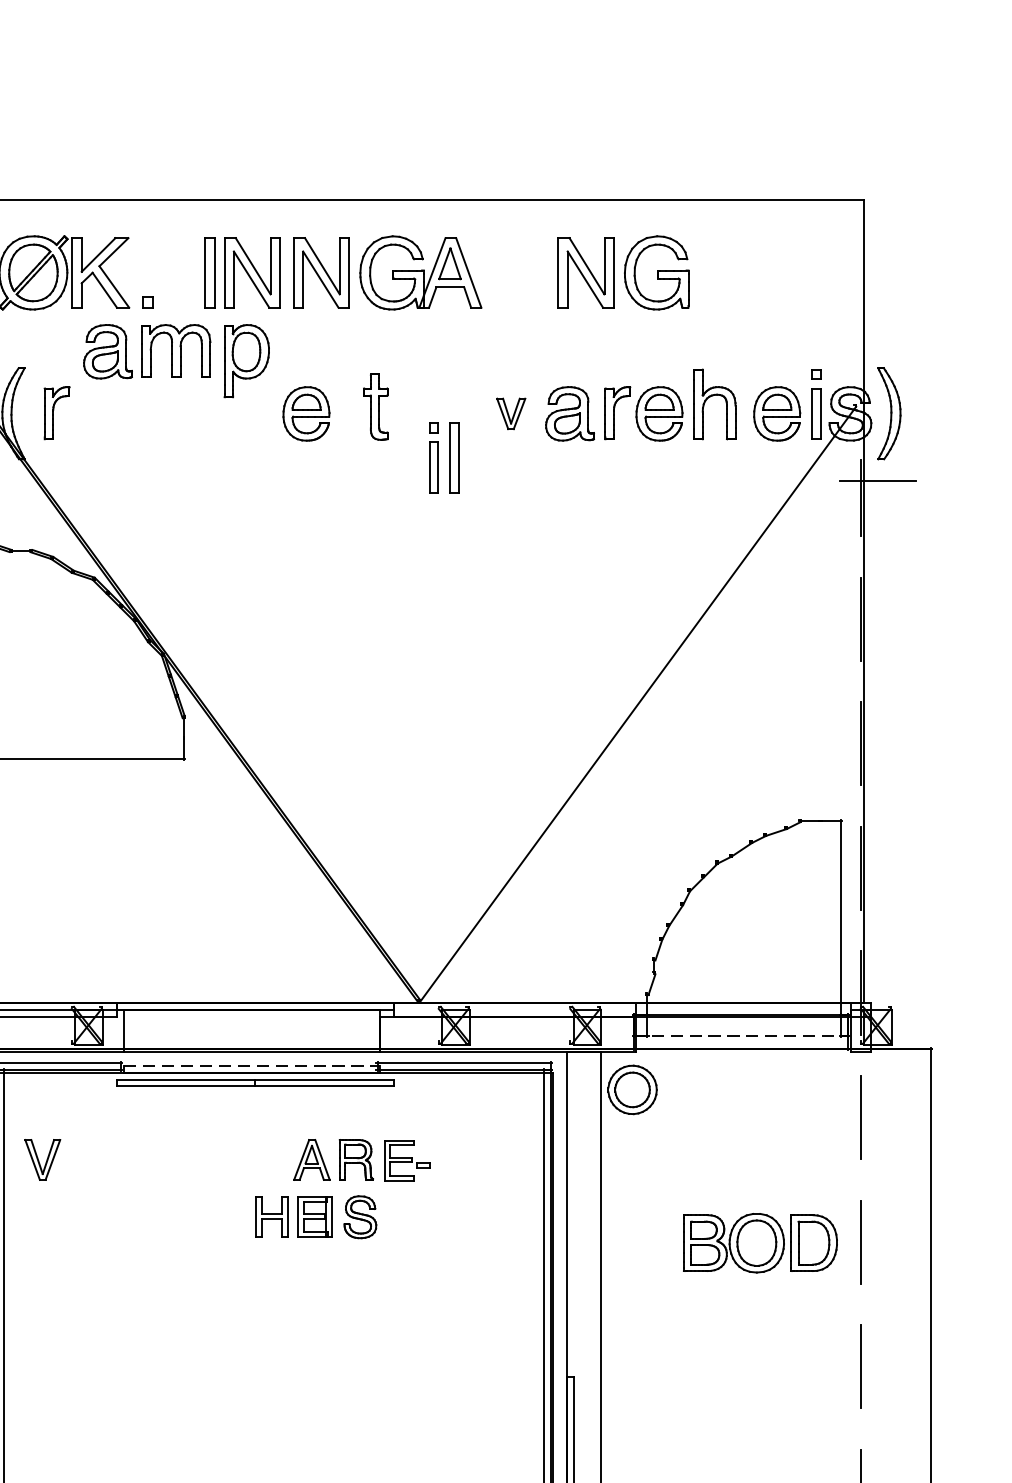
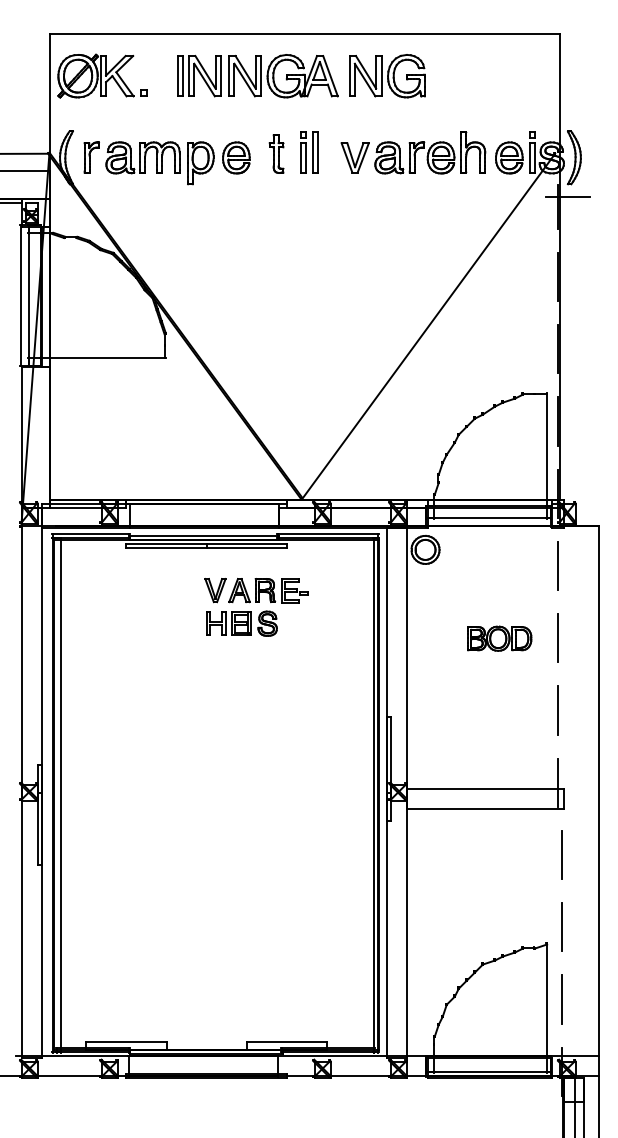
part: (623, 273) -> (387, 76), moved
part: (175, 361) -> (159, 163), moved
part: (510, 413) -> (354, 157), size x1.67
part: (444, 458) -> (309, 152), moved
line: (741, 1035) -> (488, 518), dashed -> solid
line: (253, 1065) -> (205, 535), dashed -> solid
part: (42, 1159) -> (215, 590), moved
part: (760, 1242) -> (499, 638), size x0.71

